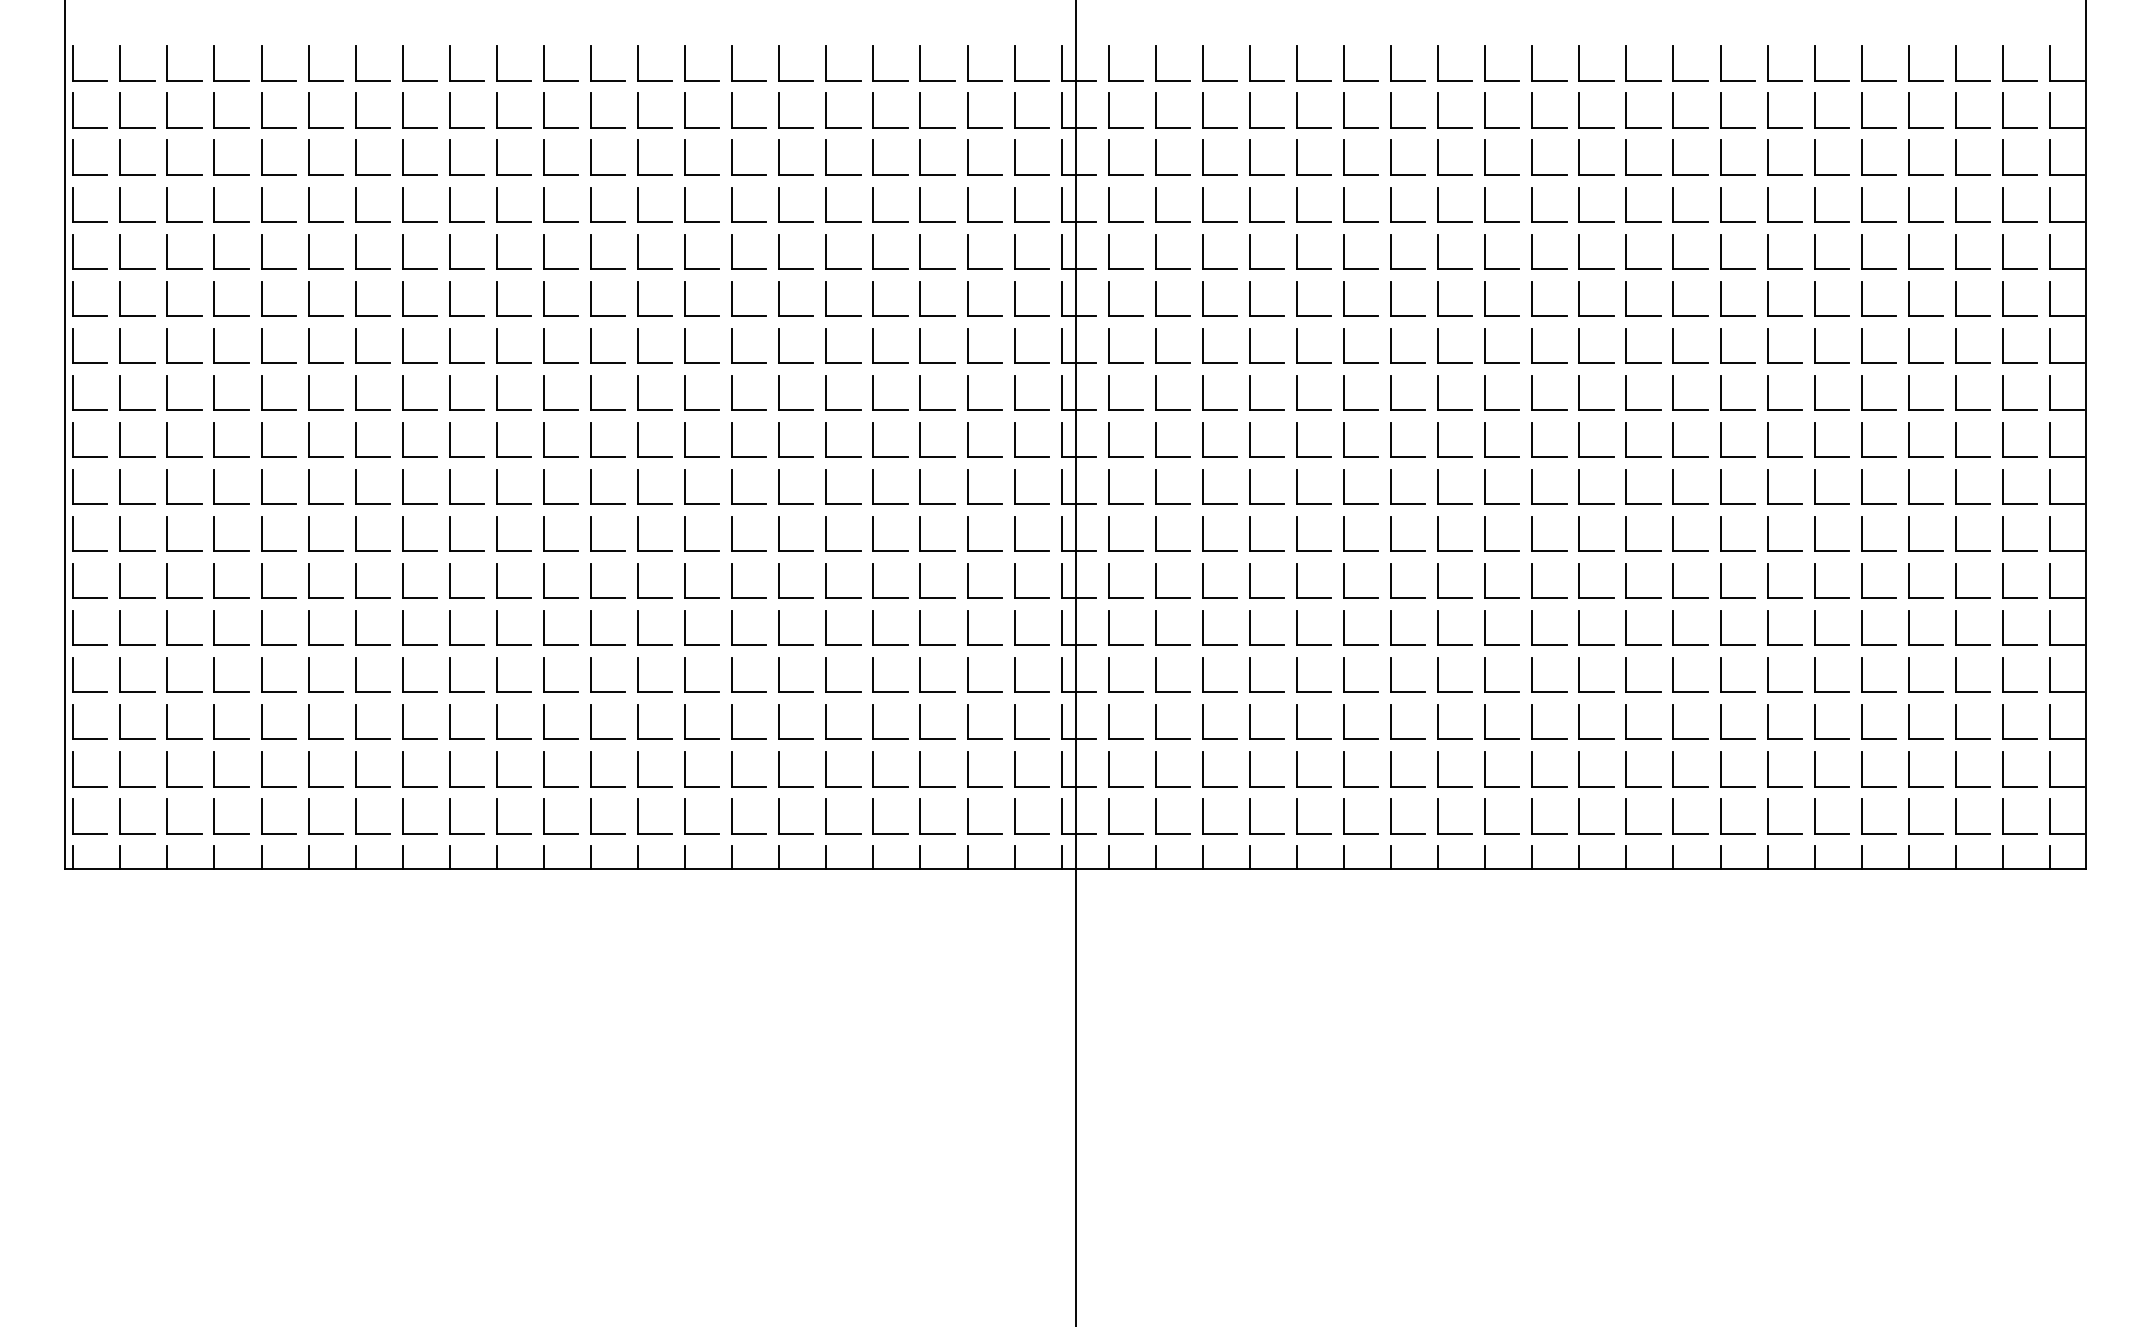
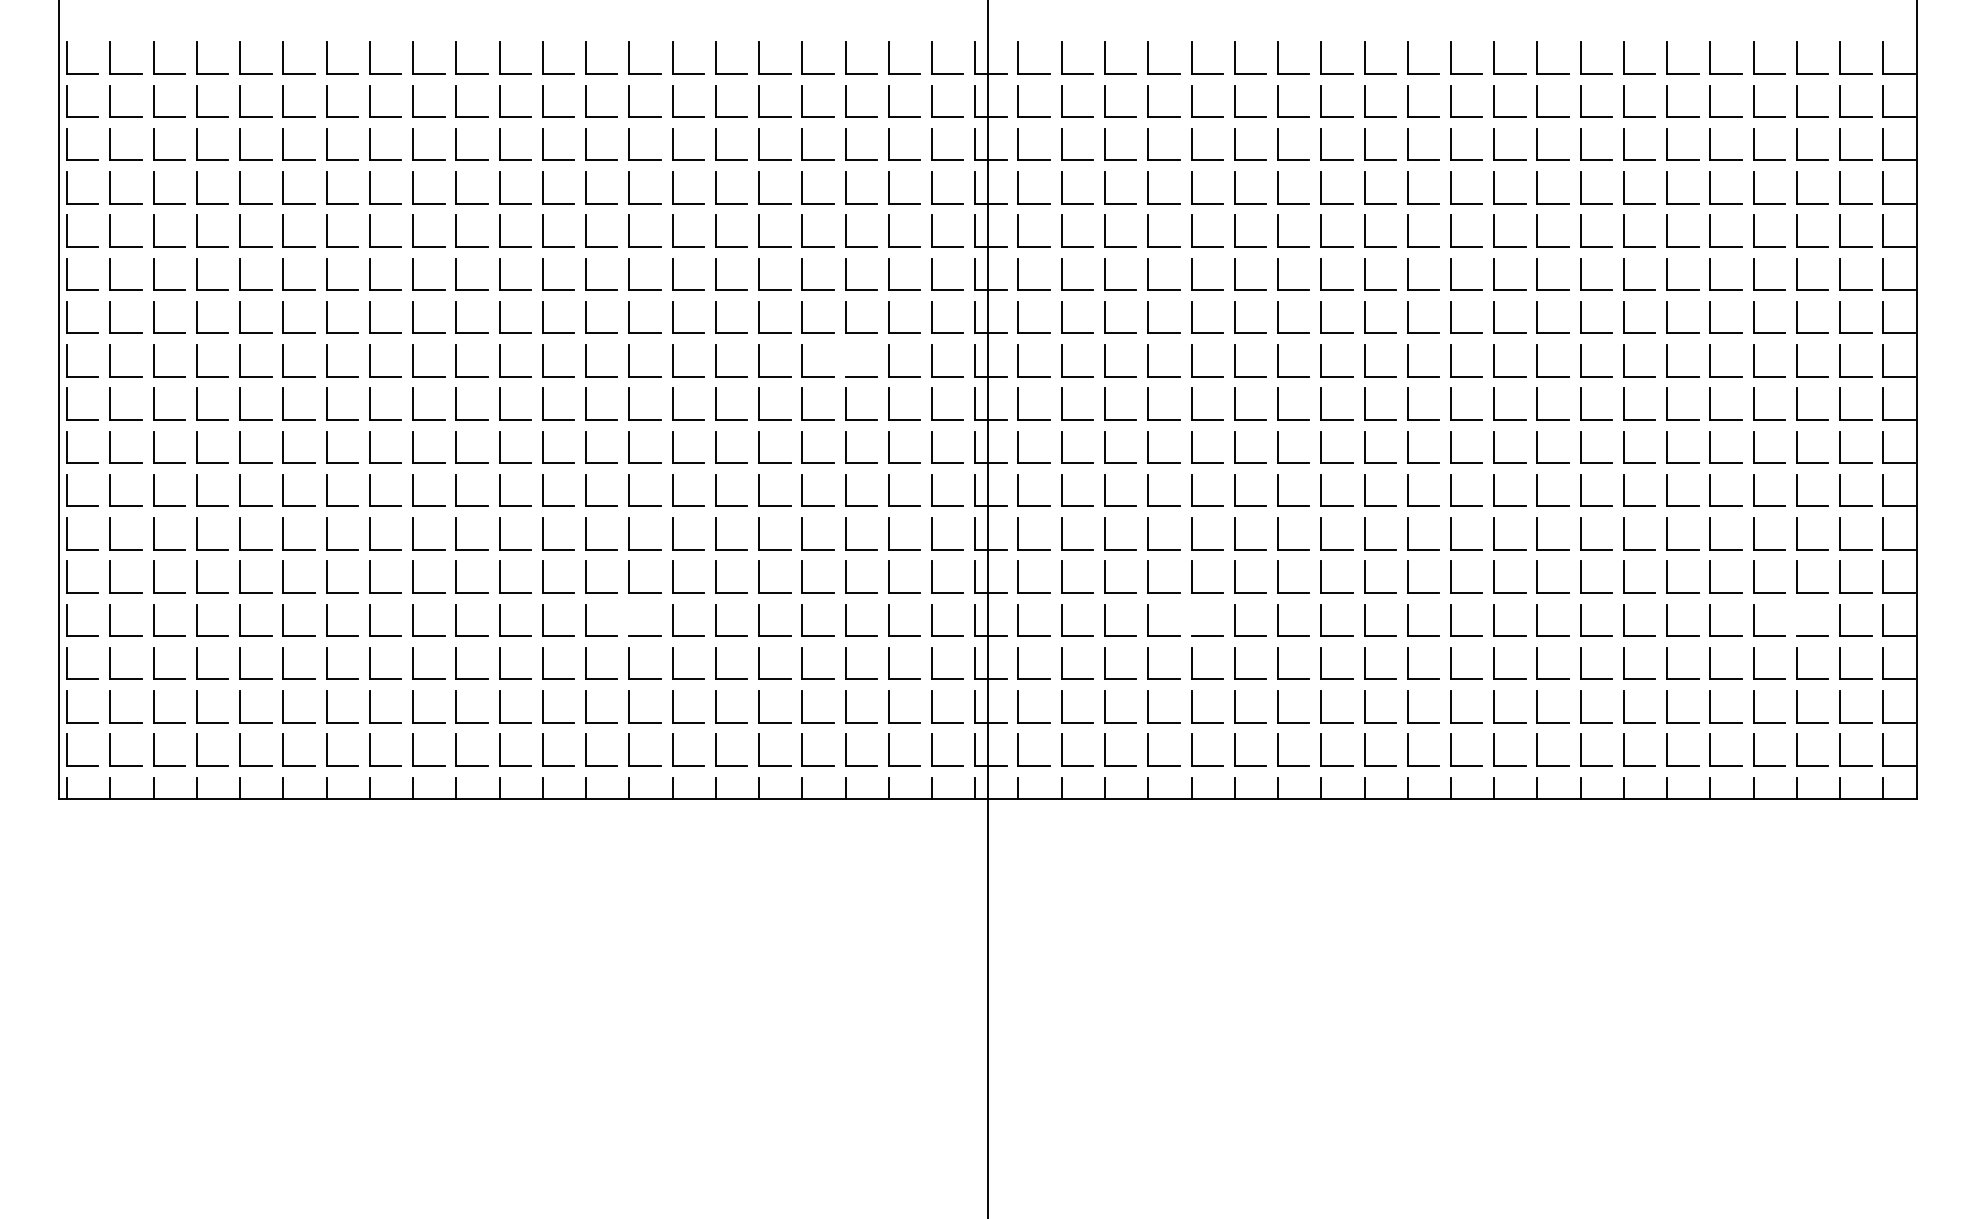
line: (920, 392) -> (845, 360), removed
line: (685, 675) -> (629, 620), removed
line: (1296, 675) -> (1191, 620), removed
line: (1955, 675) -> (1796, 620), removed

